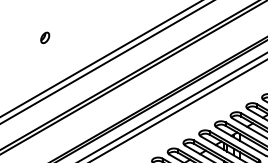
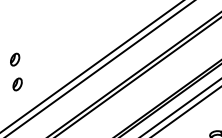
part: (45, 60) -> (17, 84), added

